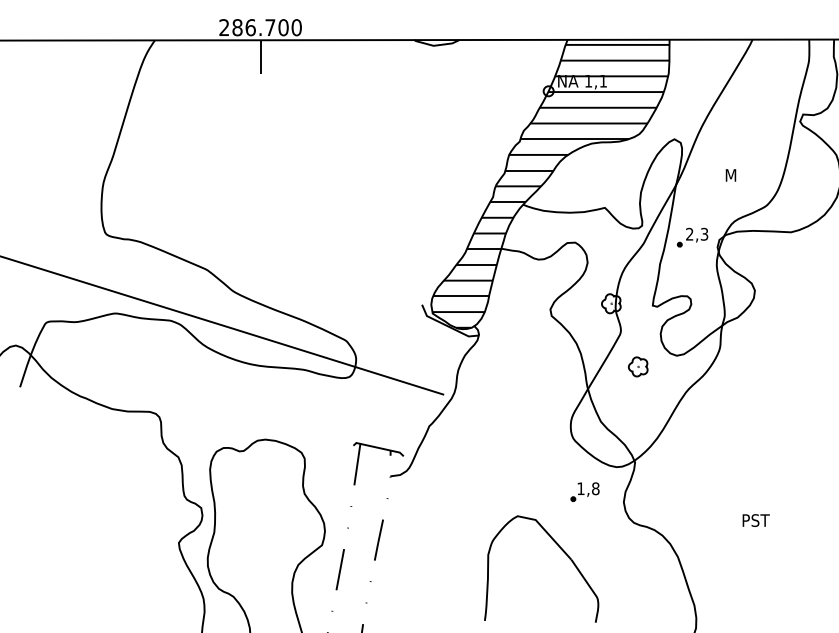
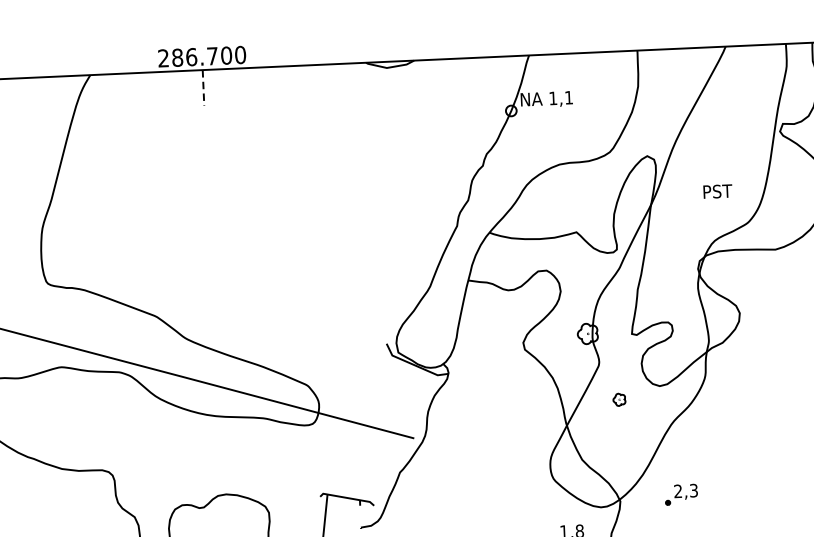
line: (260, 57) -> (203, 88), solid -> dashed
text: (739, 175) -> (718, 191), M -> PST
hatch: (550, 185) -> (517, 211), removed
part: (692, 237) -> (681, 494), moved
part: (638, 366) -> (619, 399), size x0.6

